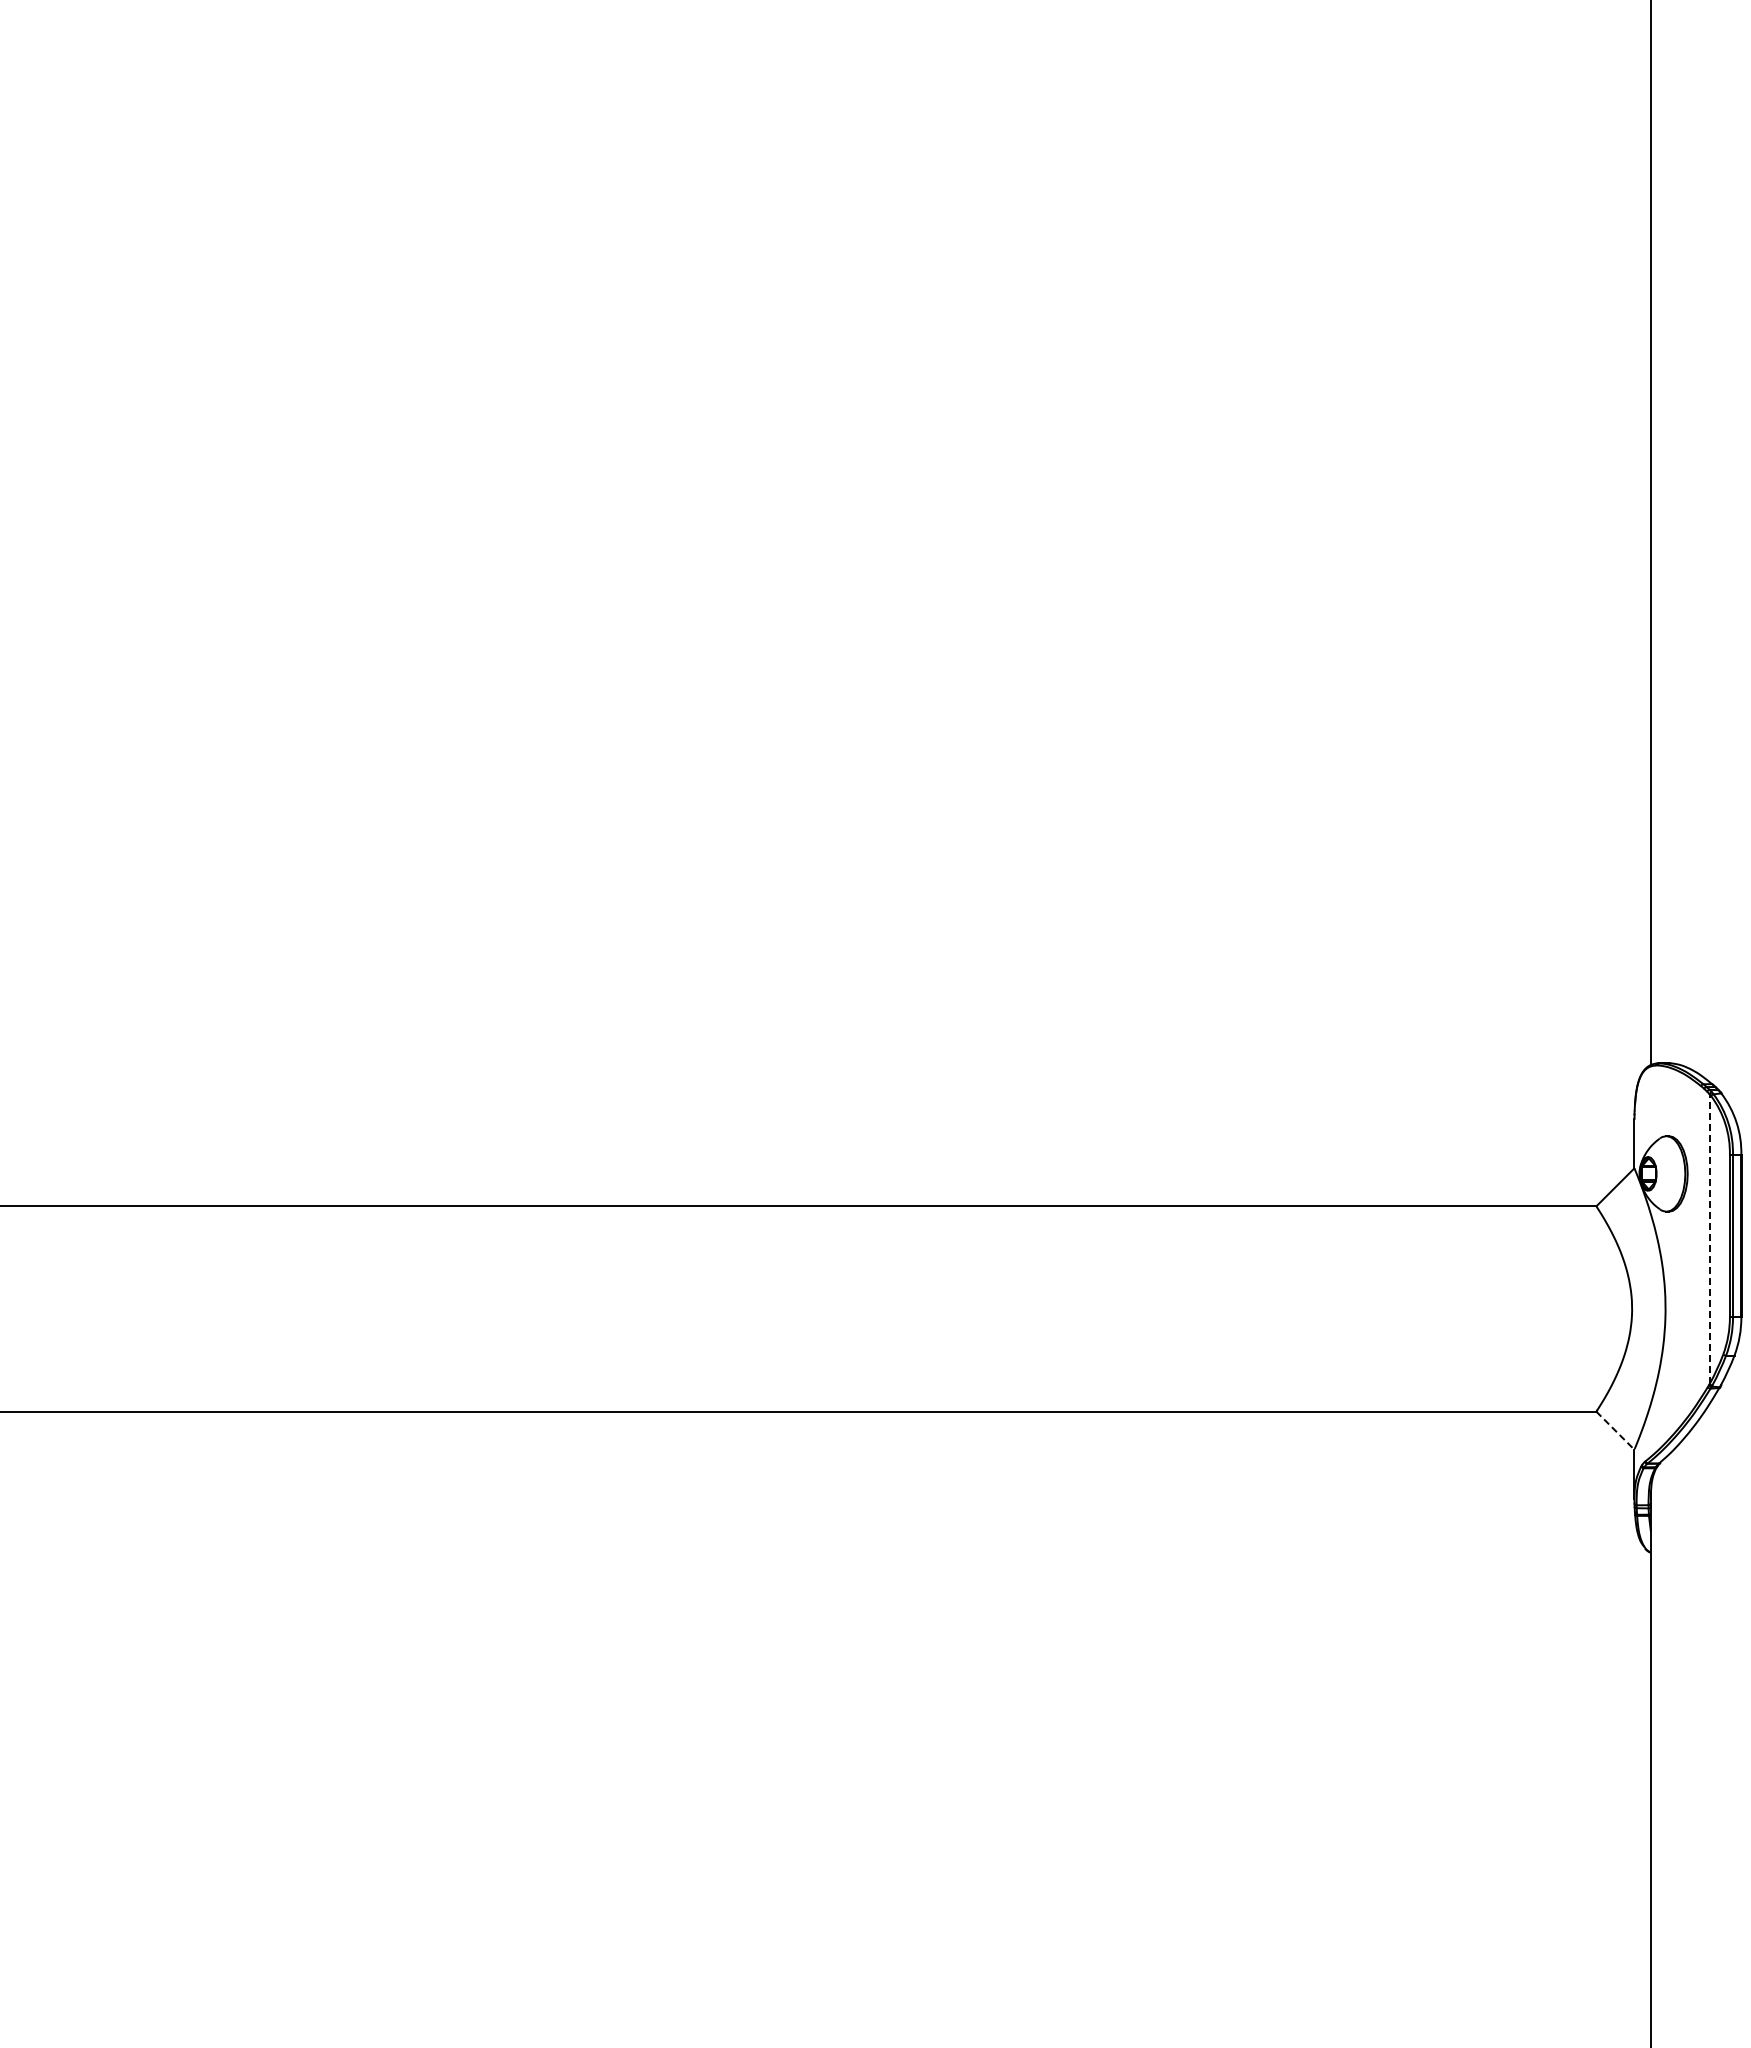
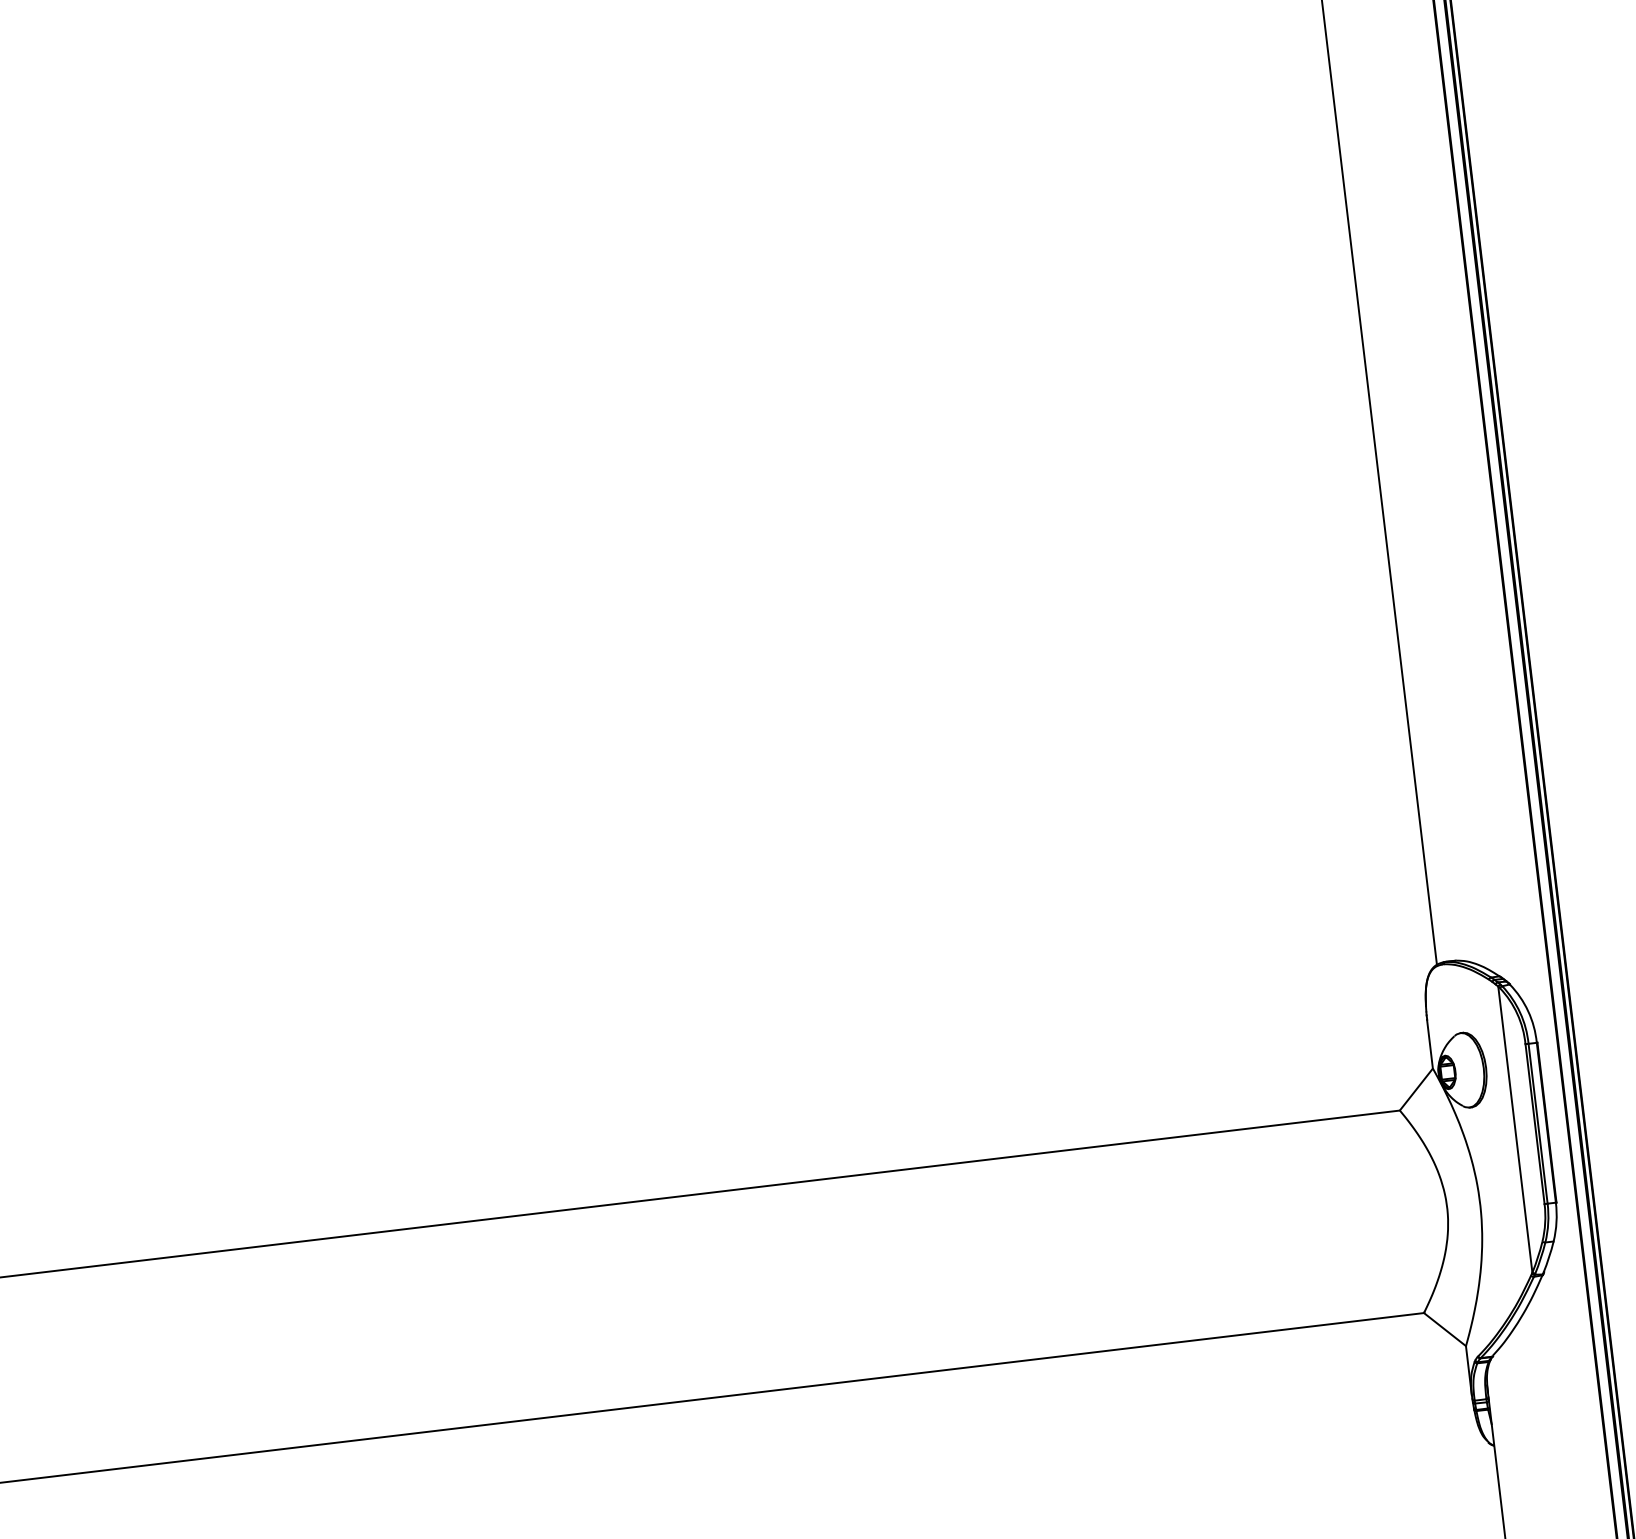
line: (1709, 1238) -> (1515, 1128), dashed -> solid
line: (1615, 1430) -> (1445, 1329), dashed -> solid

